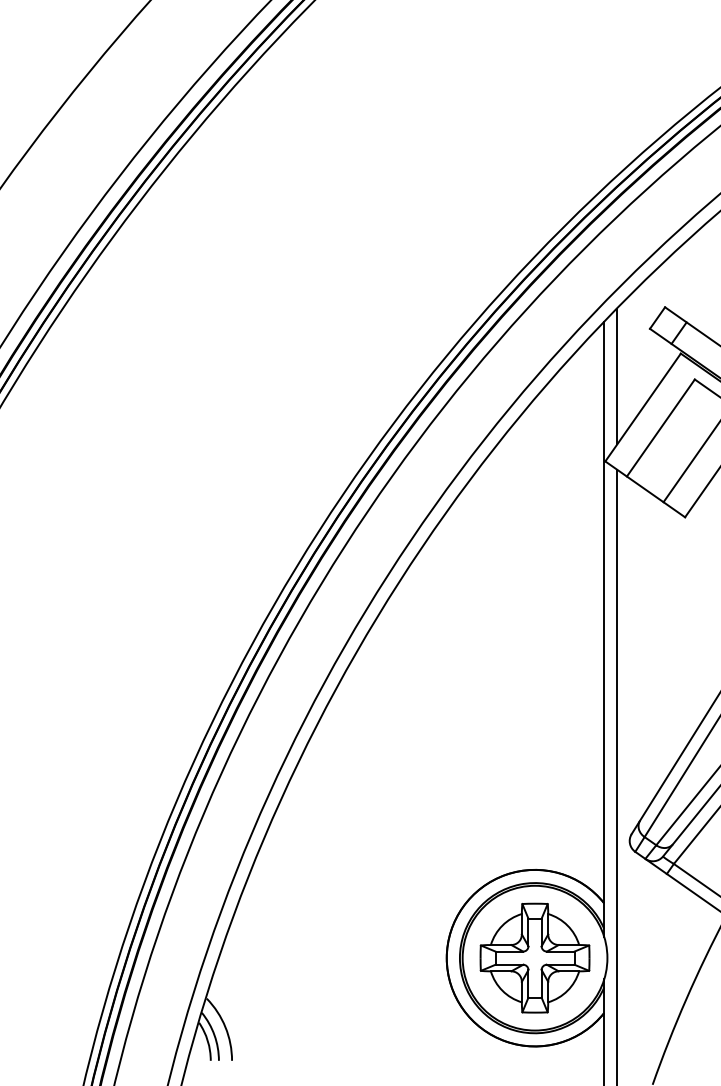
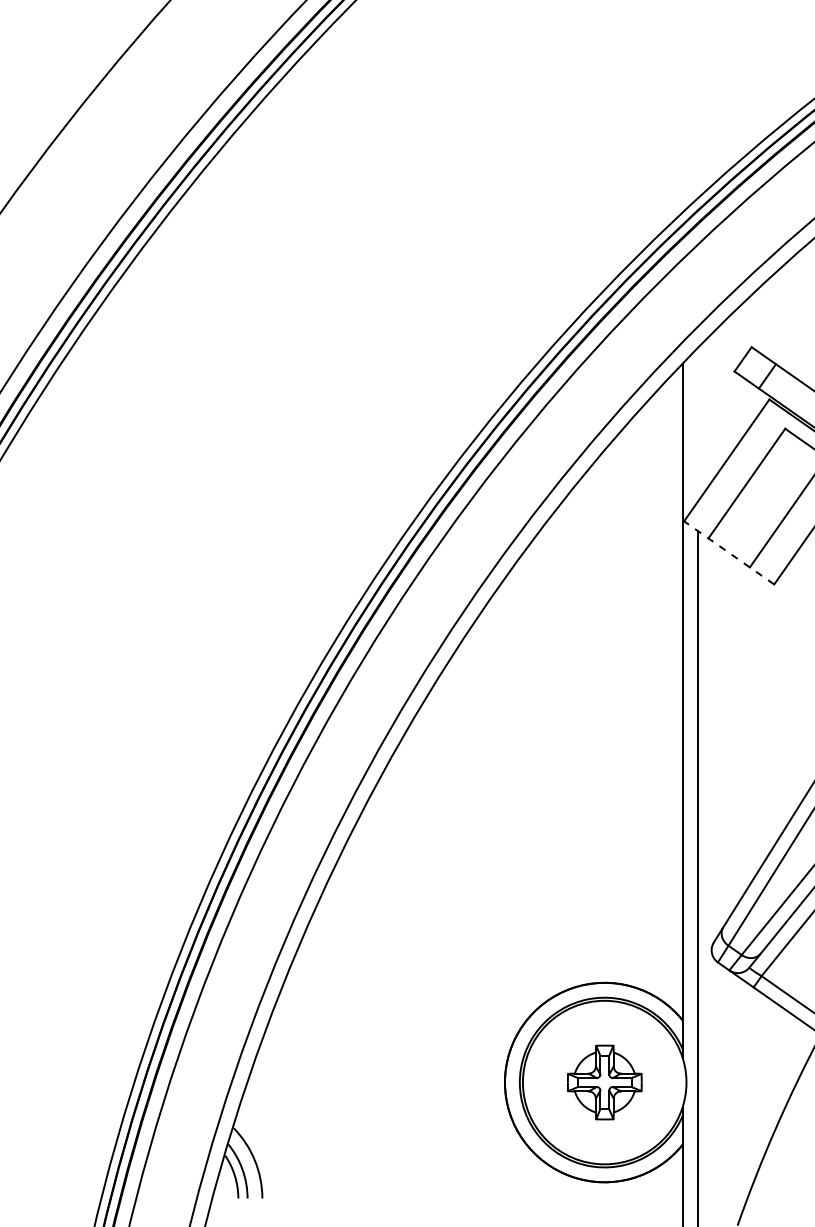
line: (617, 376) -> (697, 425), removed
line: (644, 489) -> (728, 552), solid -> dashed
part: (534, 958) -> (604, 1082), size x0.6

